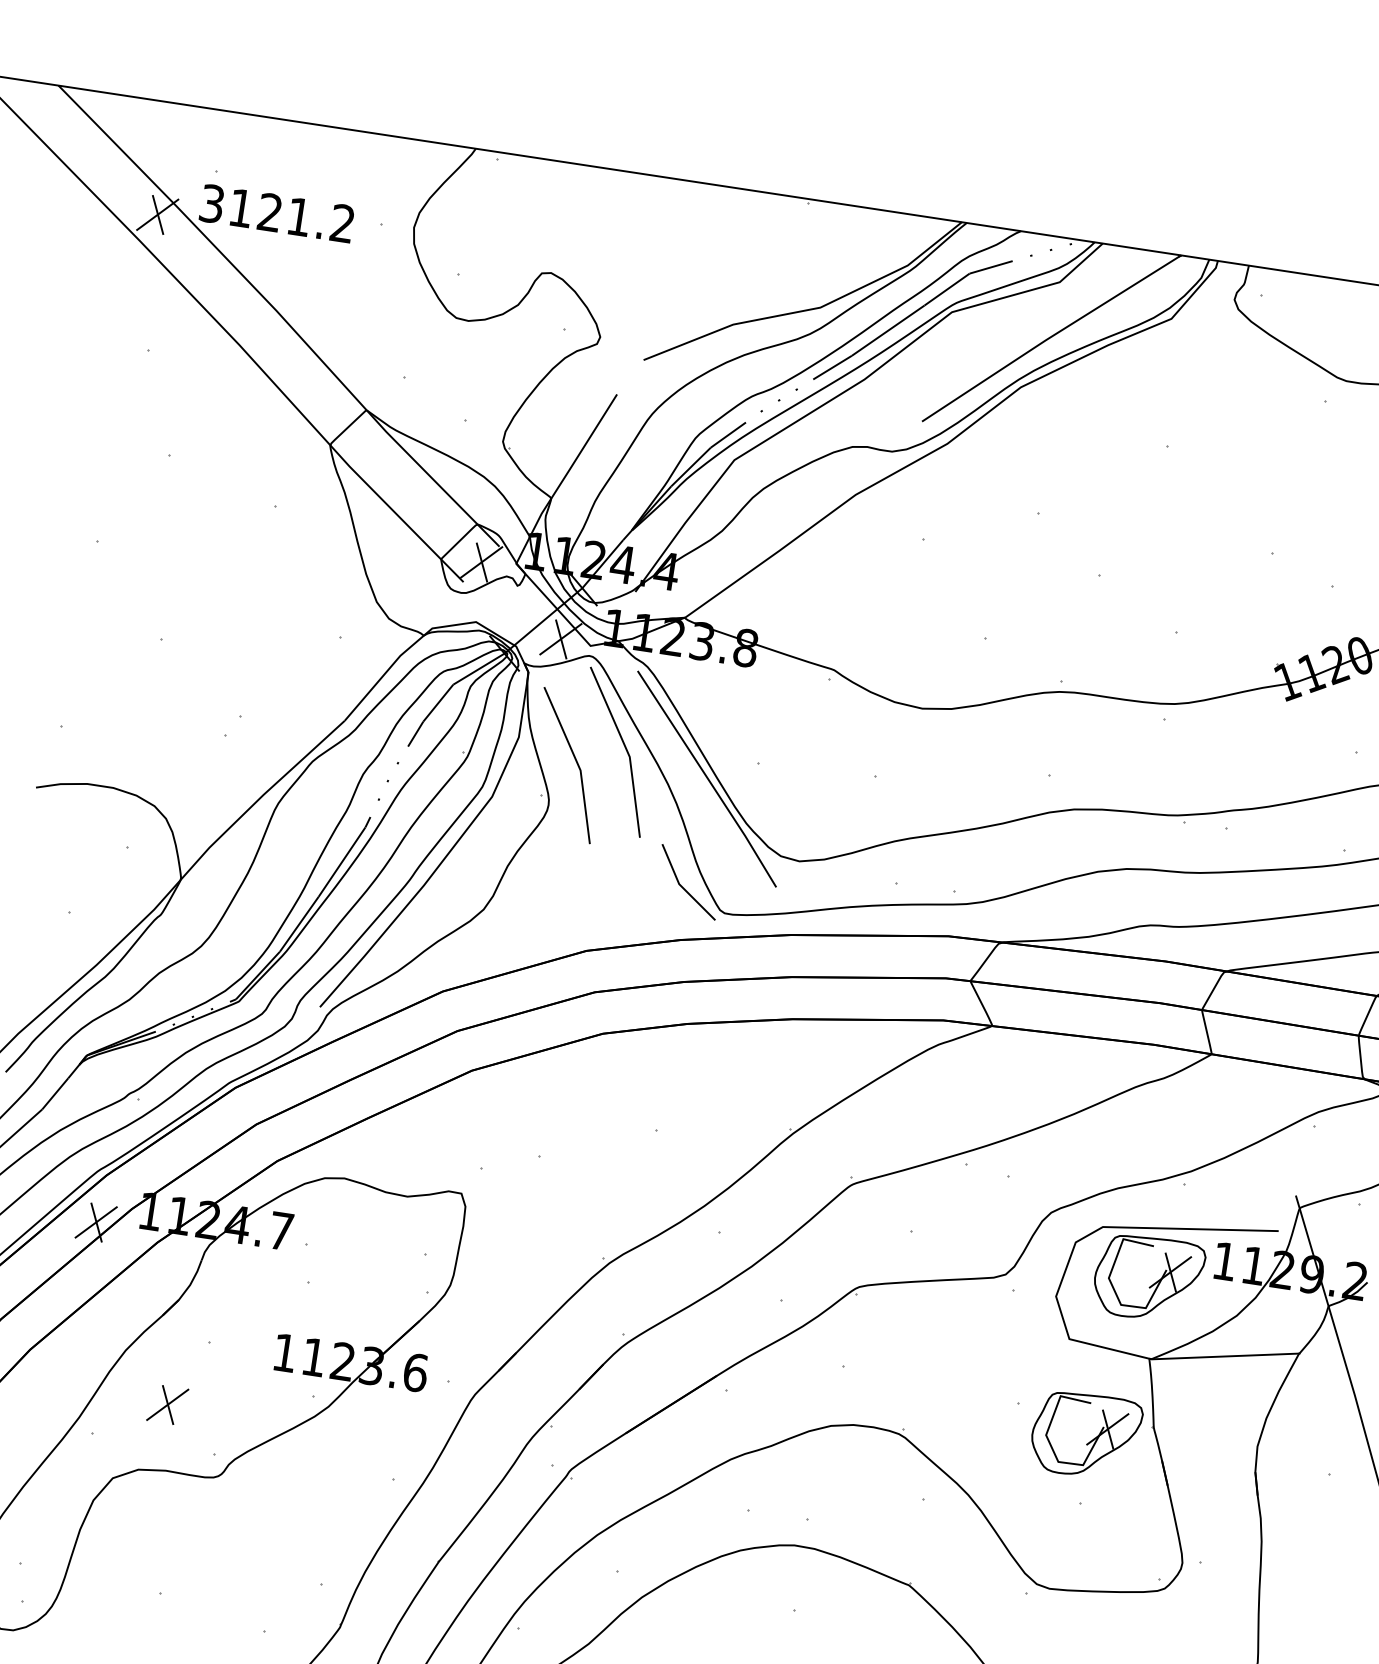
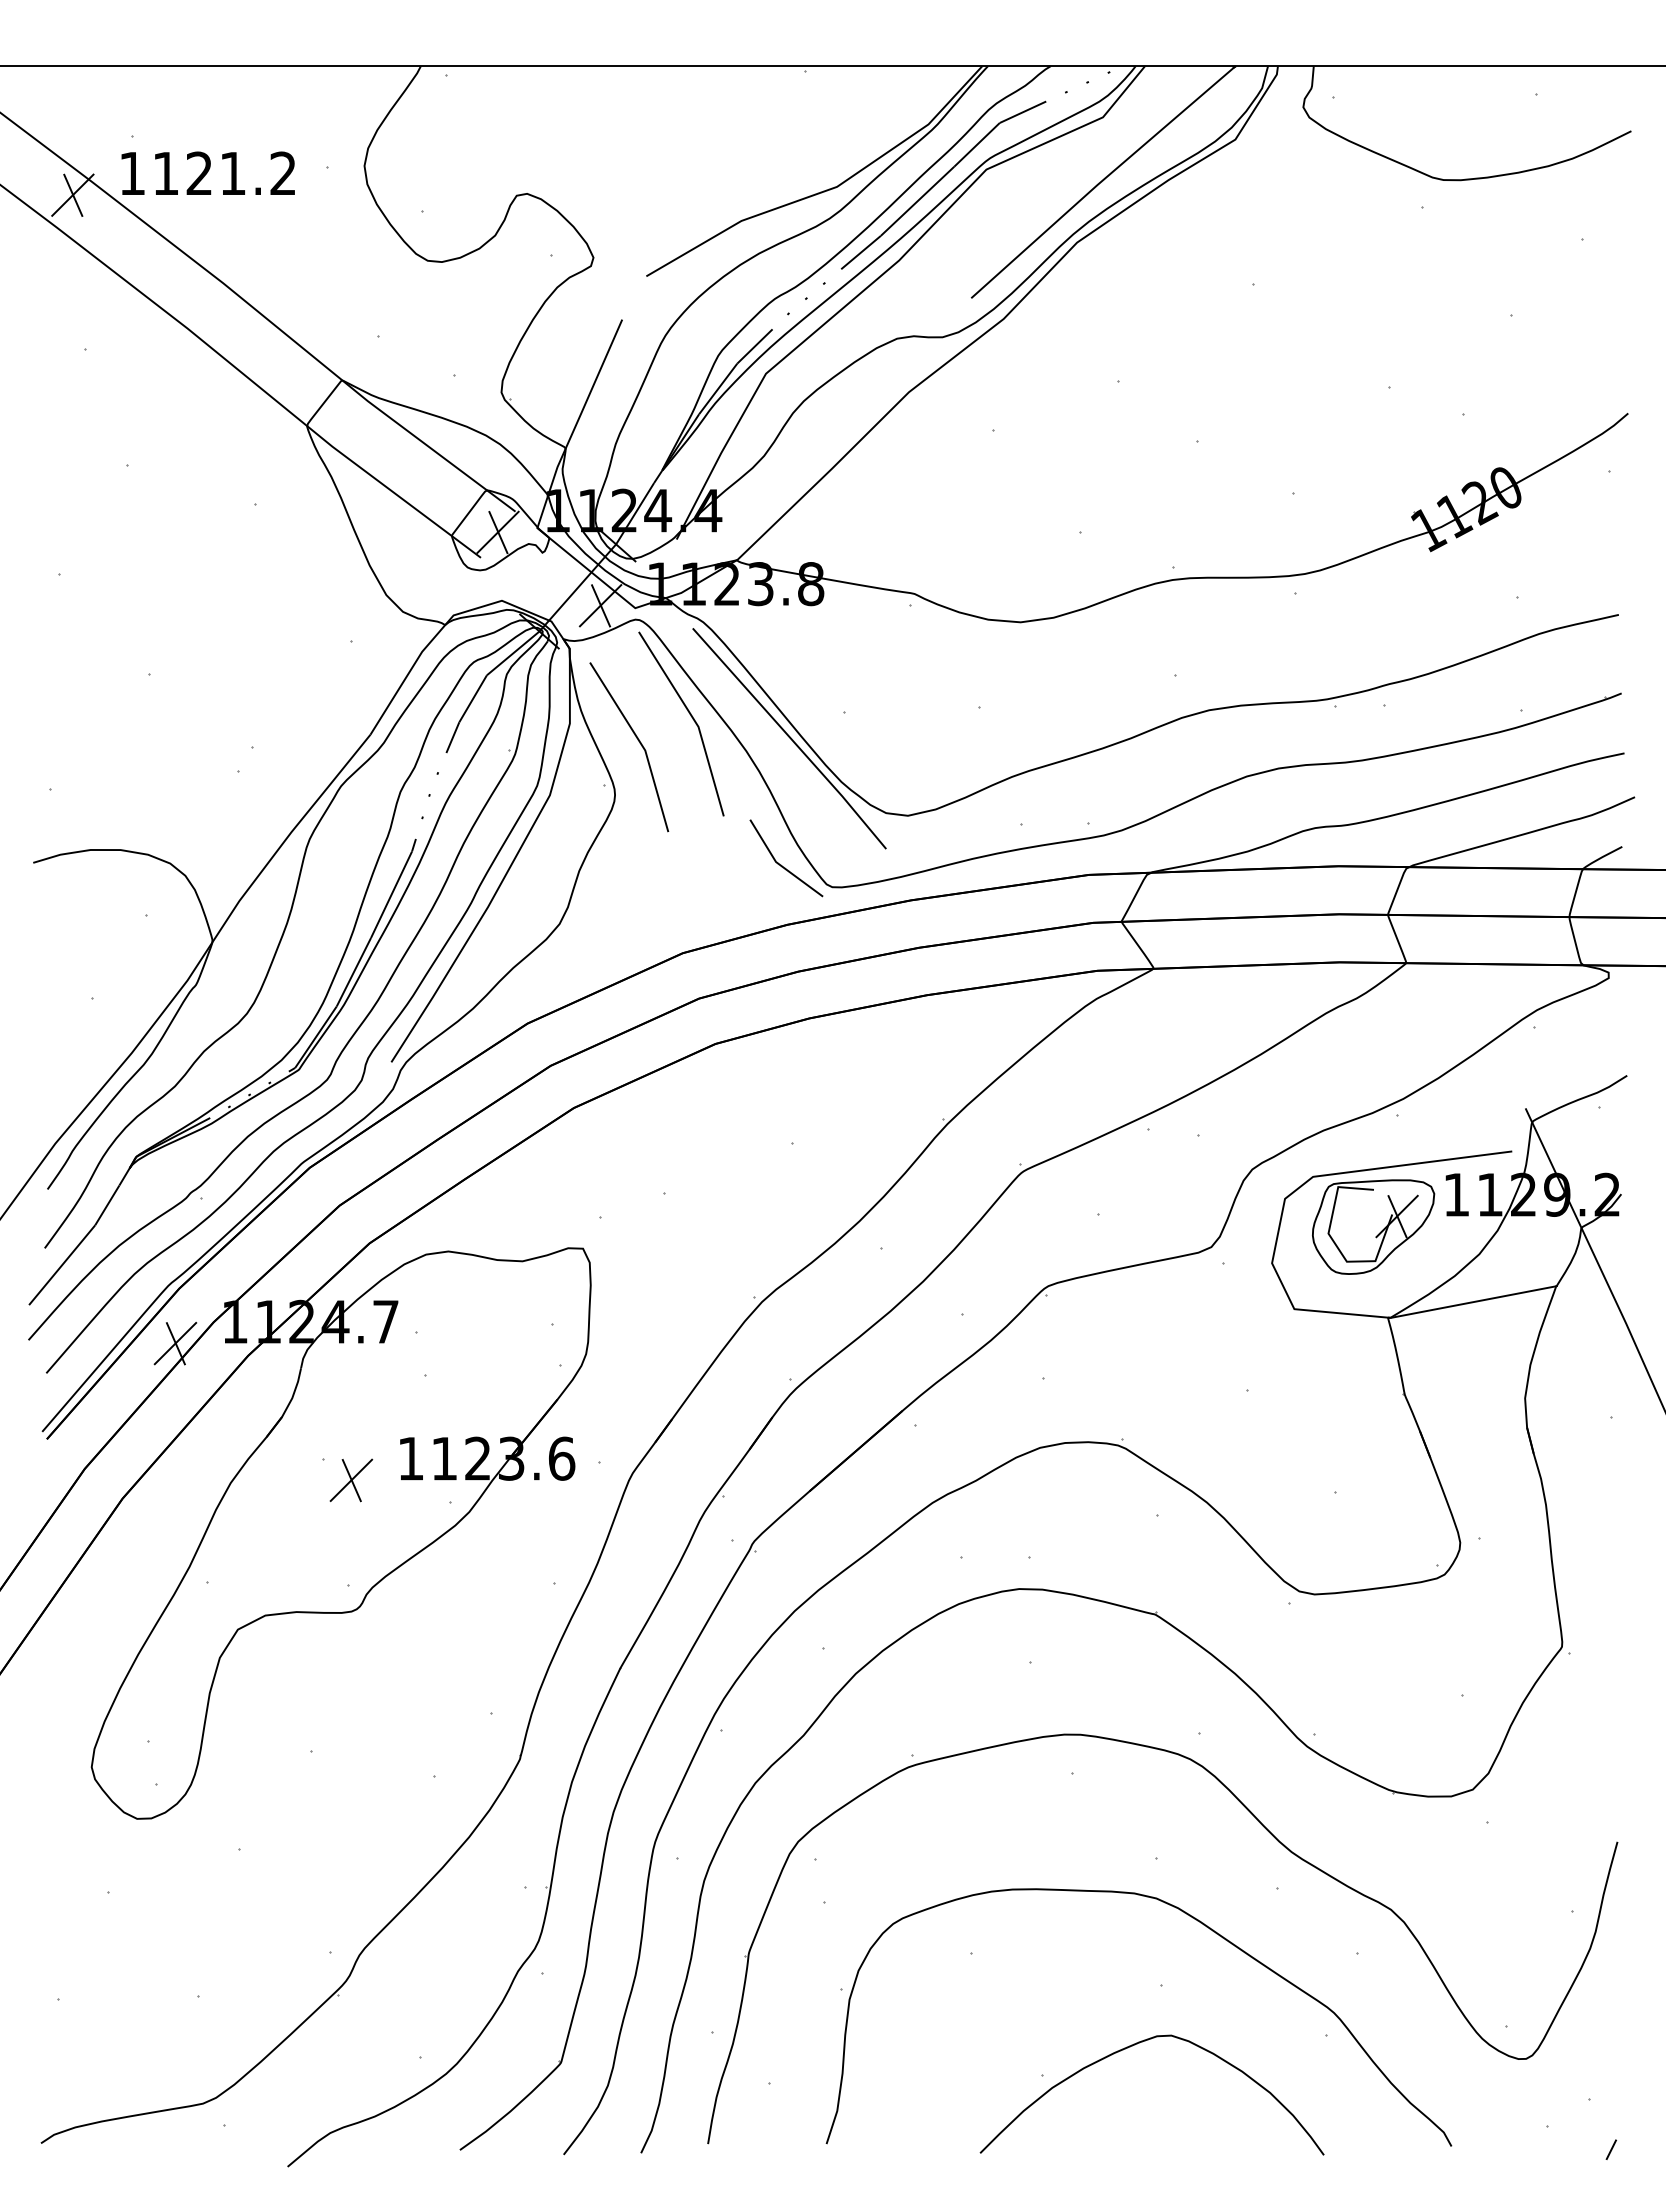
text: (212, 203) -> (132, 173), 3121.2 -> 1121.2
part: (167, 1404) -> (351, 1480), moved
part: (1086, 1434) -> (1329, 1414), removed

